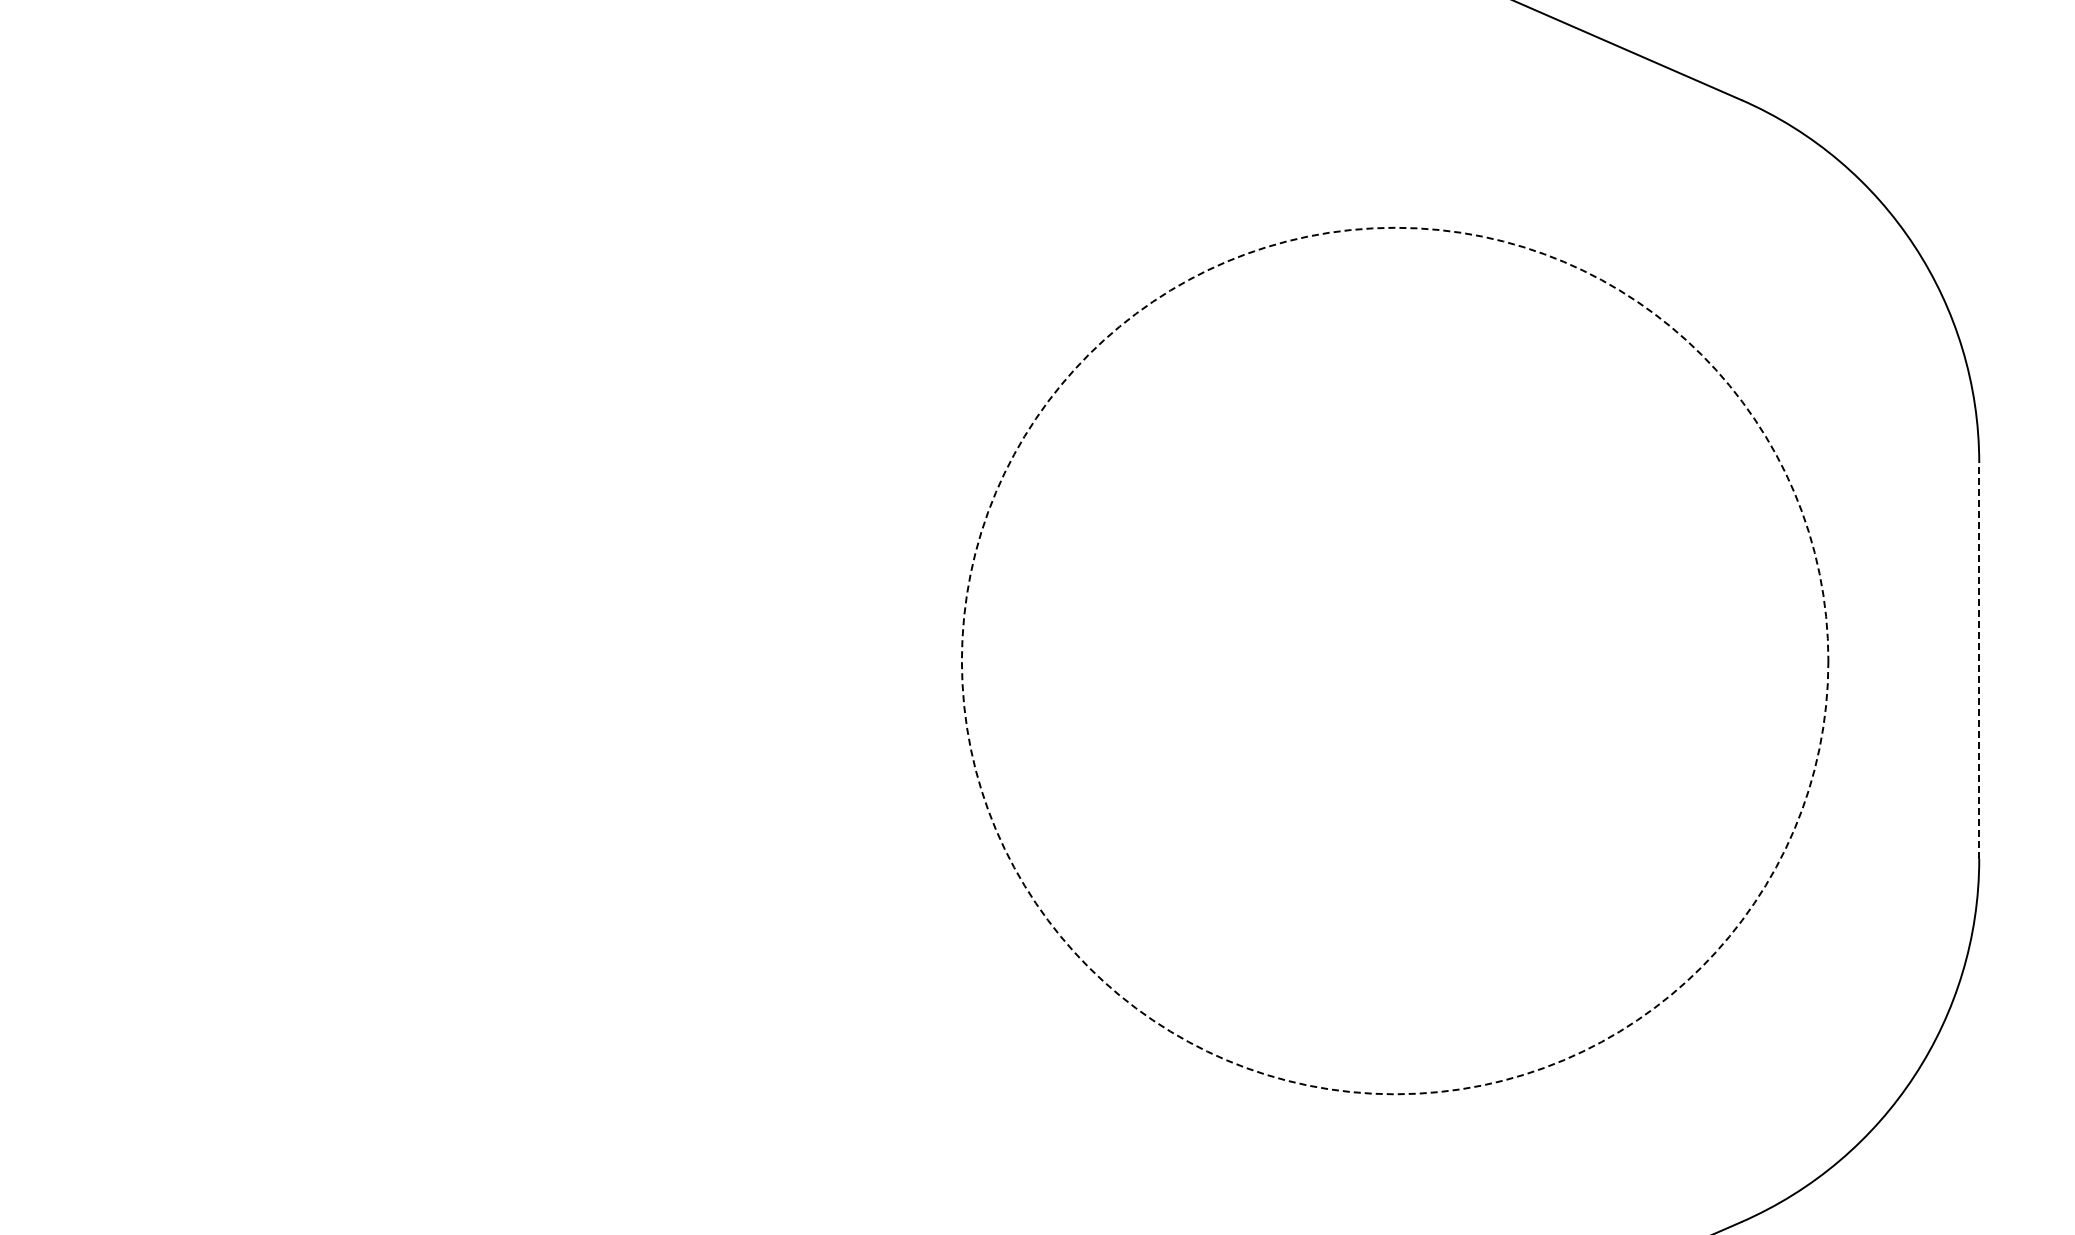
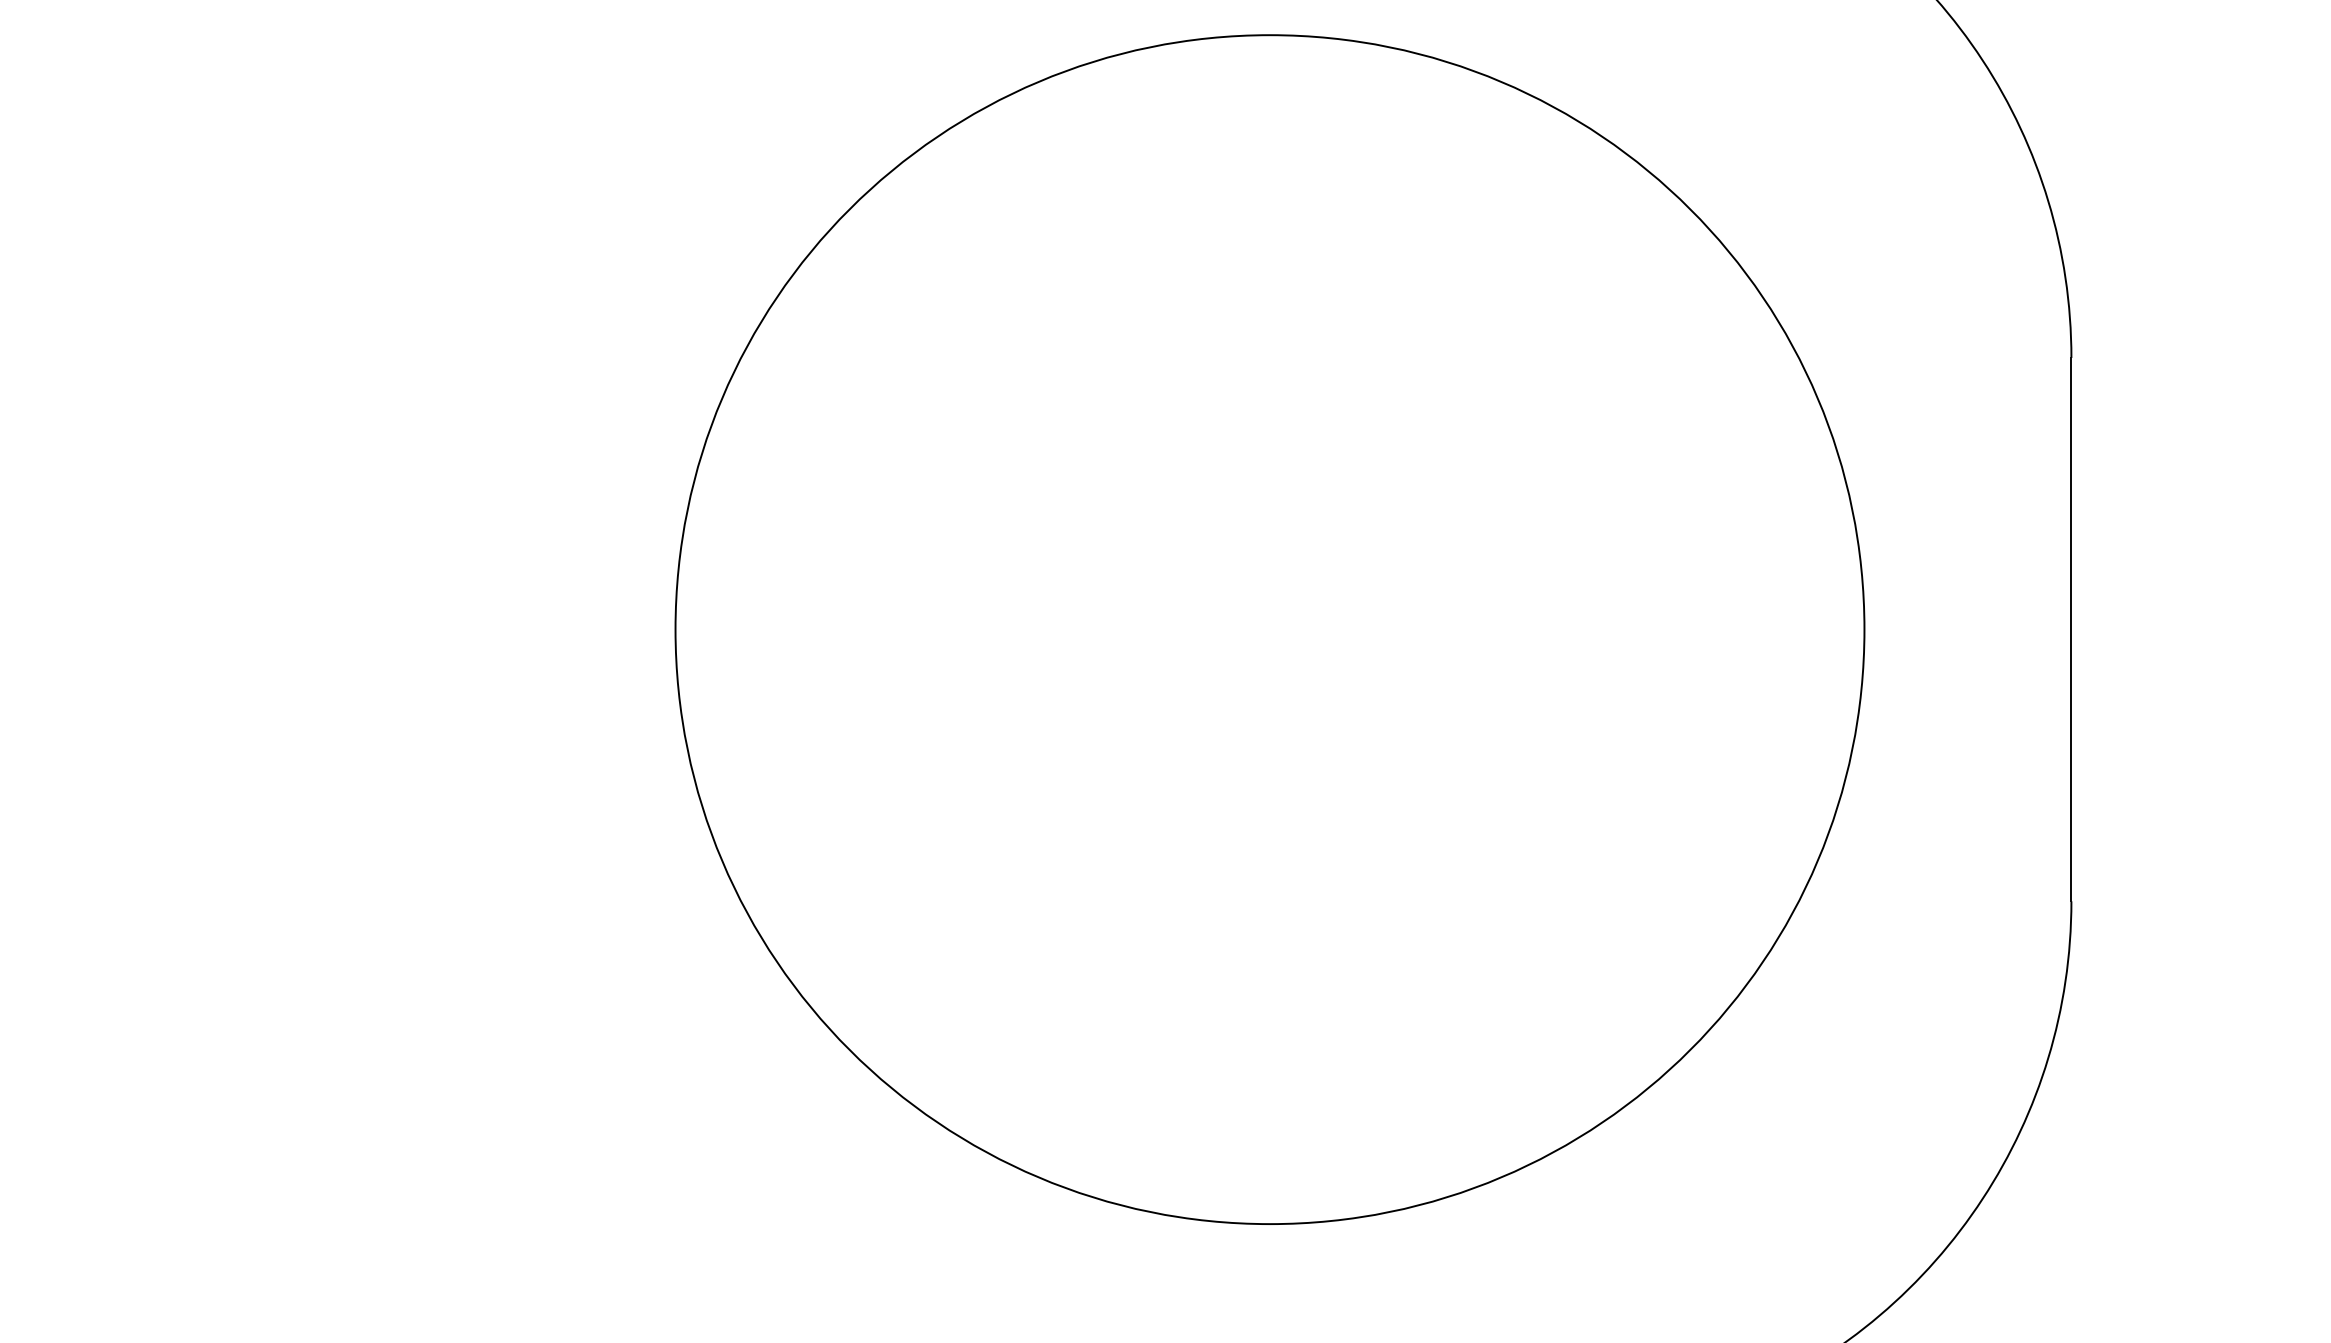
circle: (1394, 660) -> (1269, 628), dashed -> solid
line: (1979, 661) -> (2071, 630), dashed -> solid

